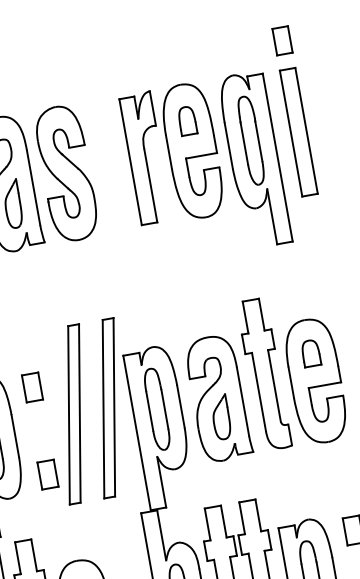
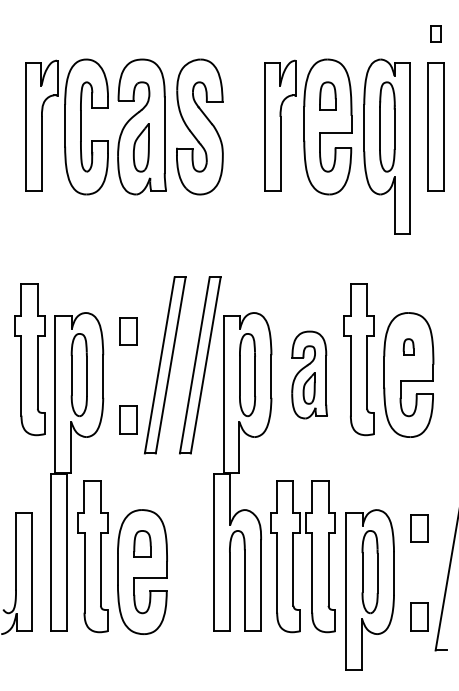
part: (282, 41) -> (435, 34), size x0.6
part: (310, 353) -> (408, 346), size x0.6
part: (218, 398) -> (309, 374), size x0.7

